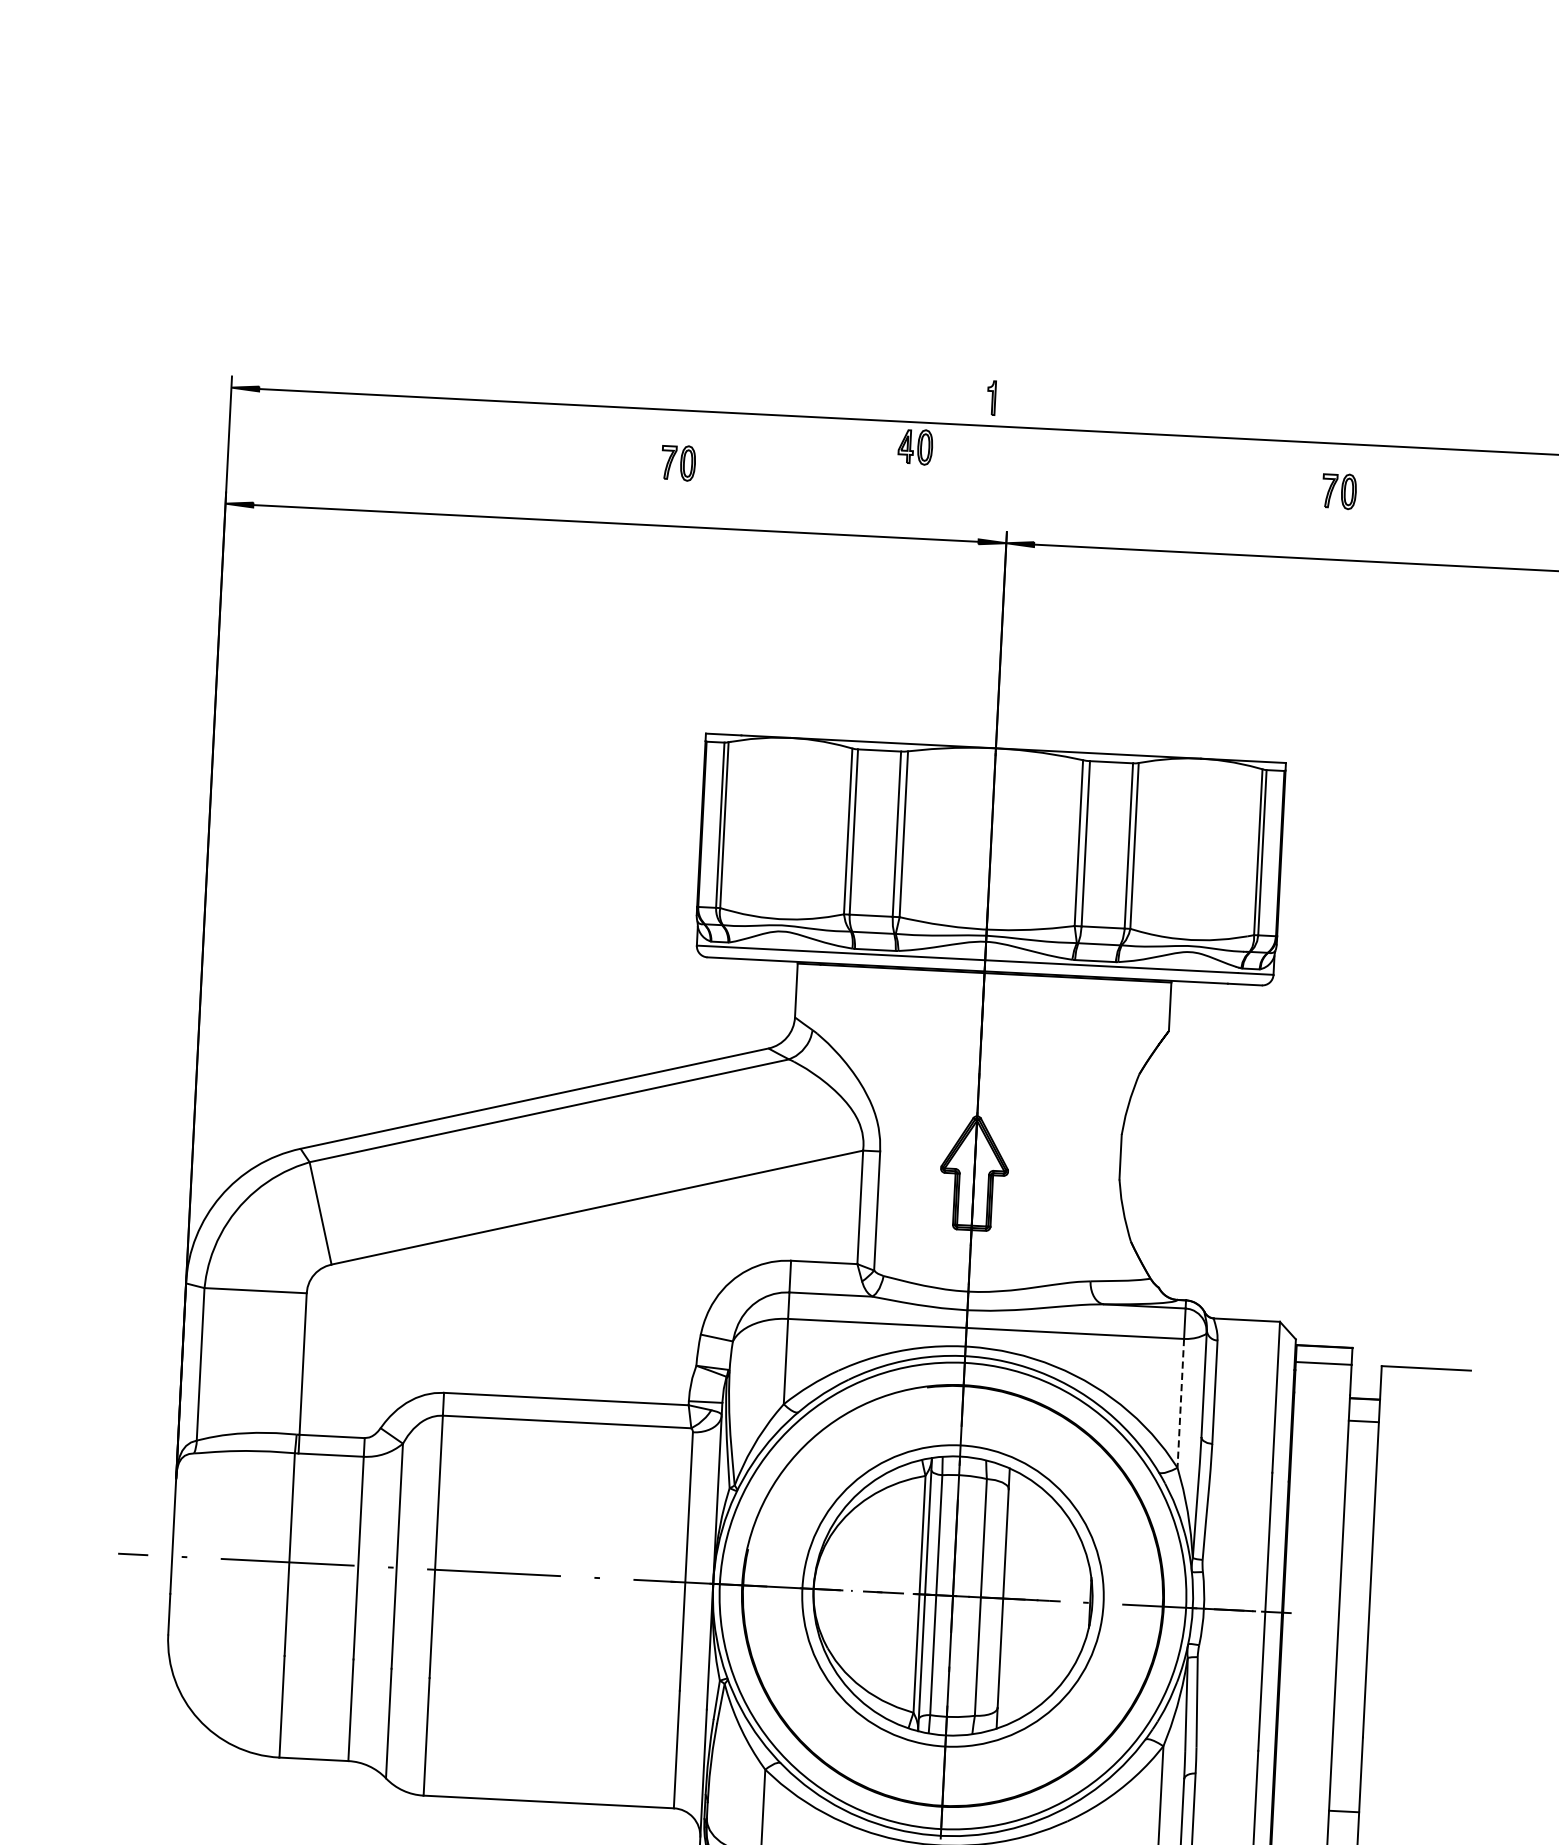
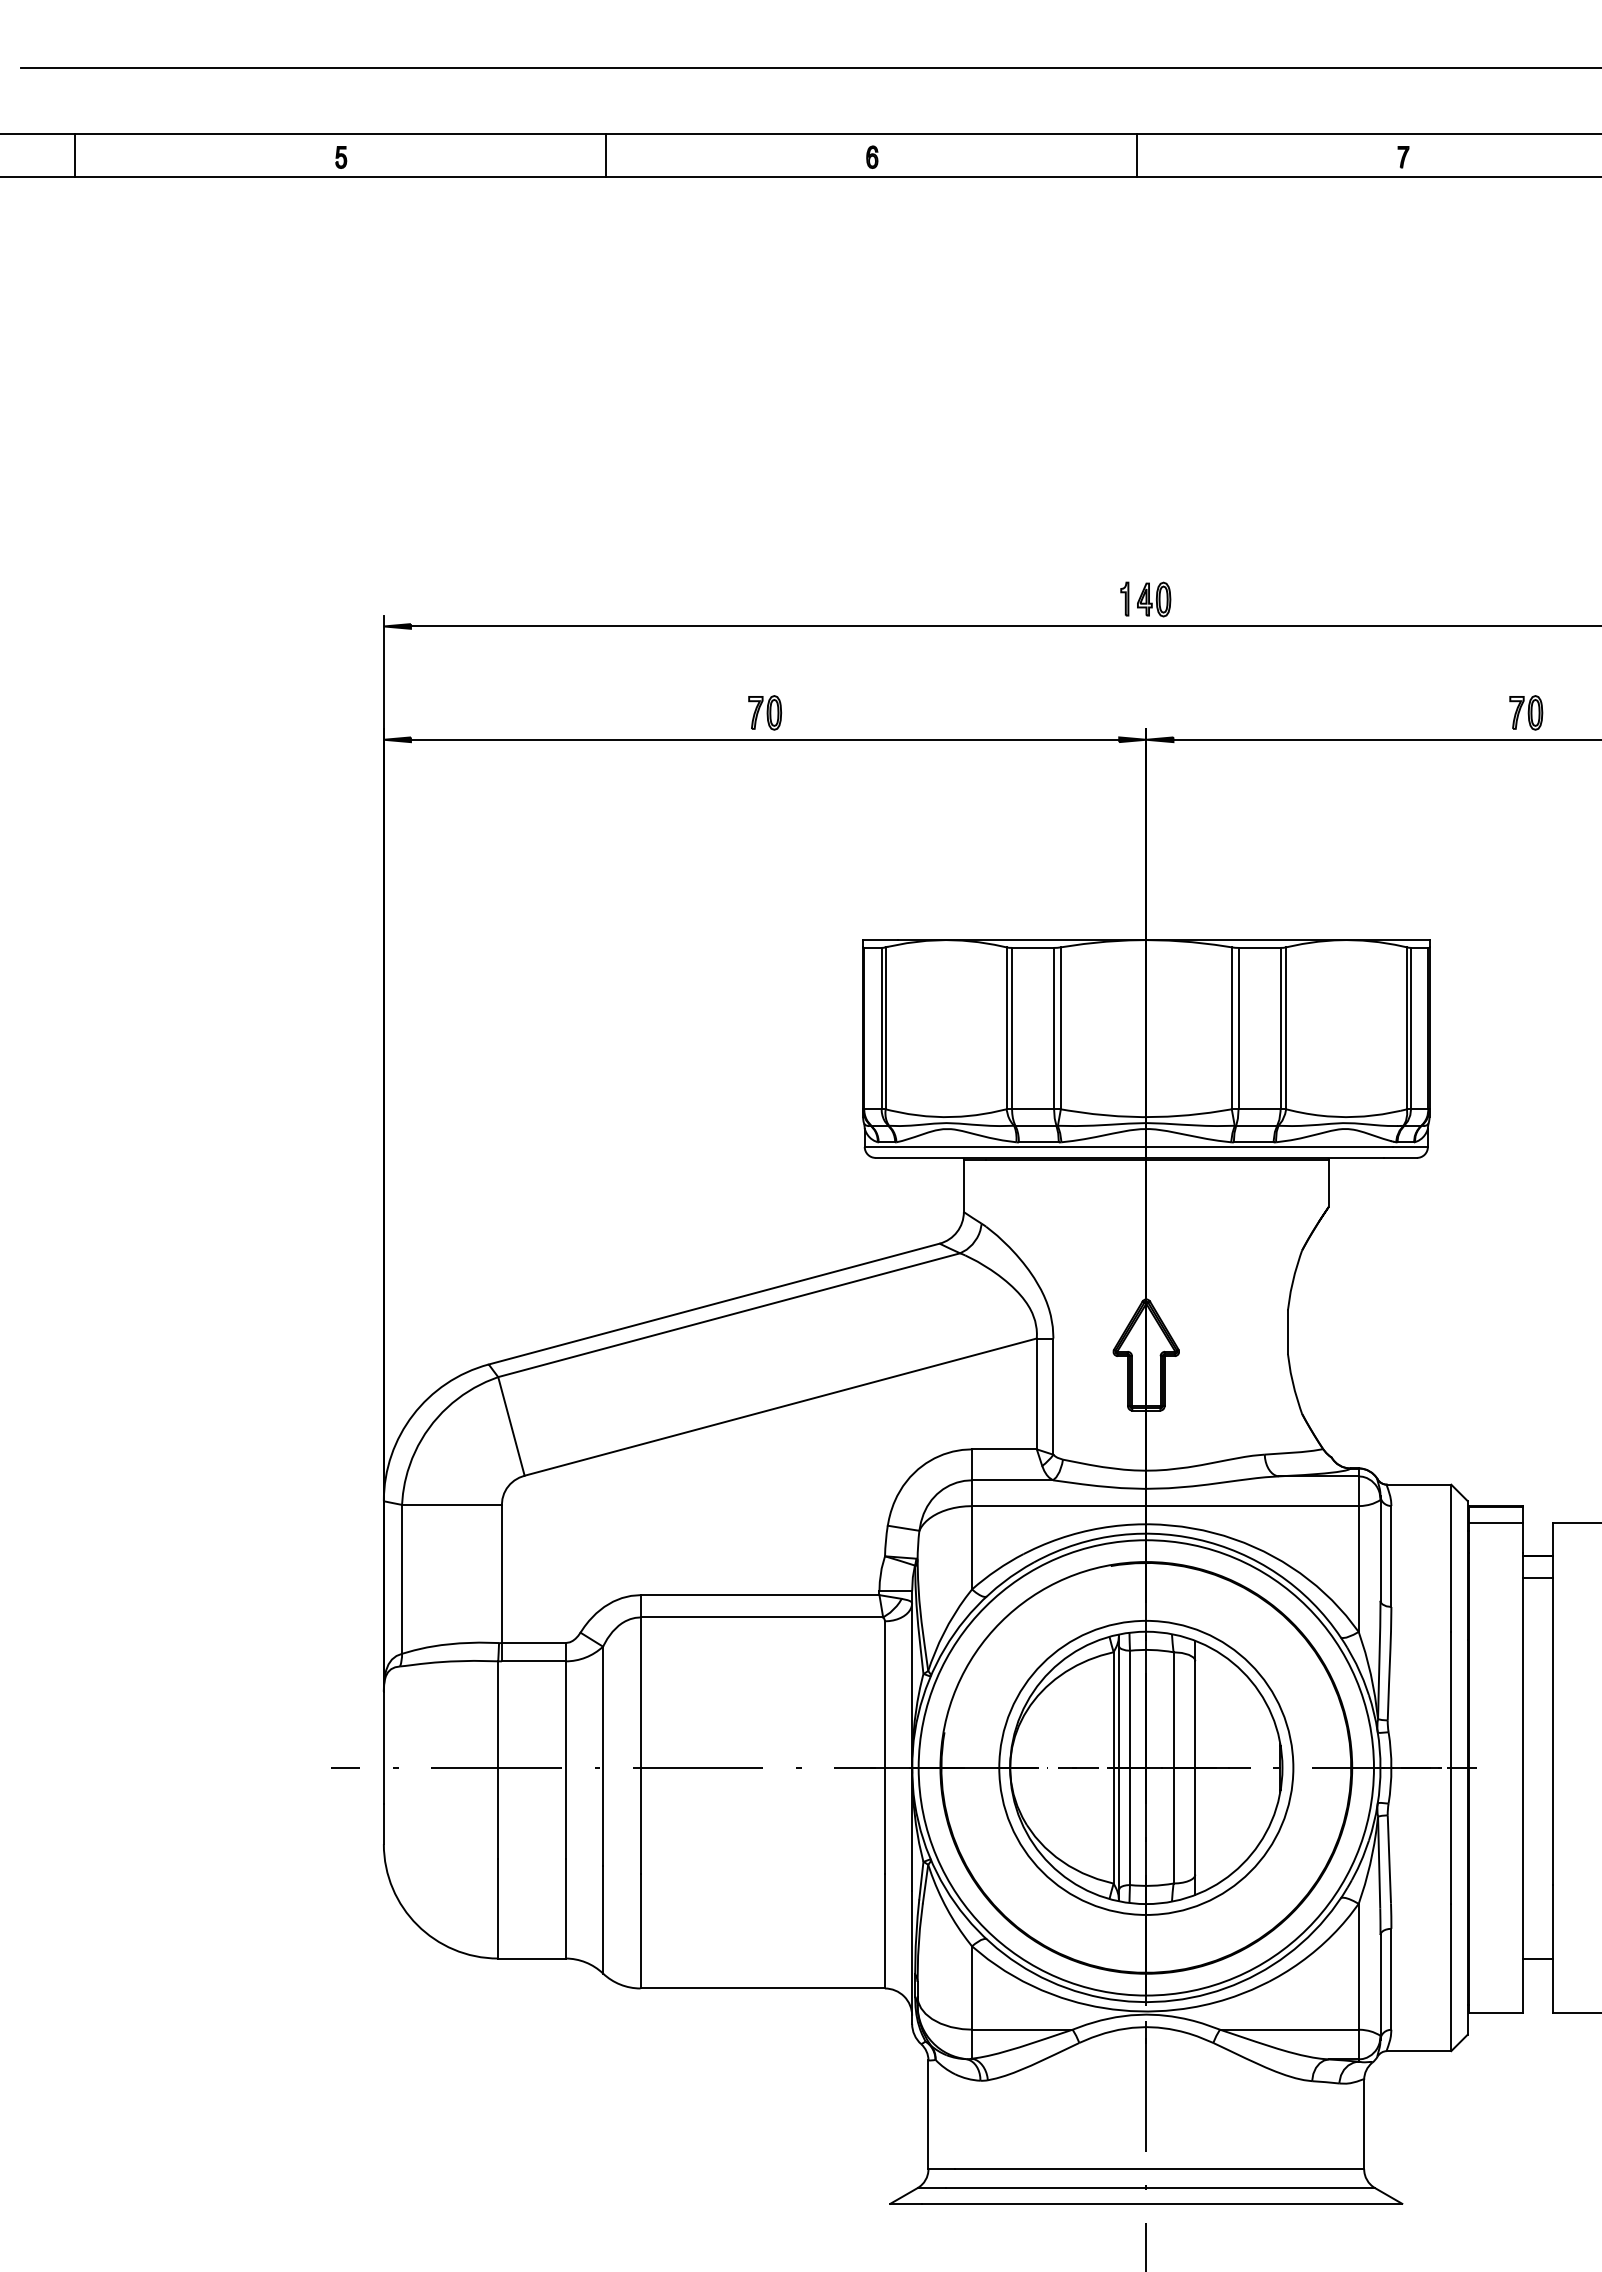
part: (915, 446) -> (1154, 599), moved
part: (678, 462) -> (765, 712), moved
part: (1339, 491) -> (1526, 712), moved
line: (1180, 1403) -> (1358, 1569), dashed -> solid

